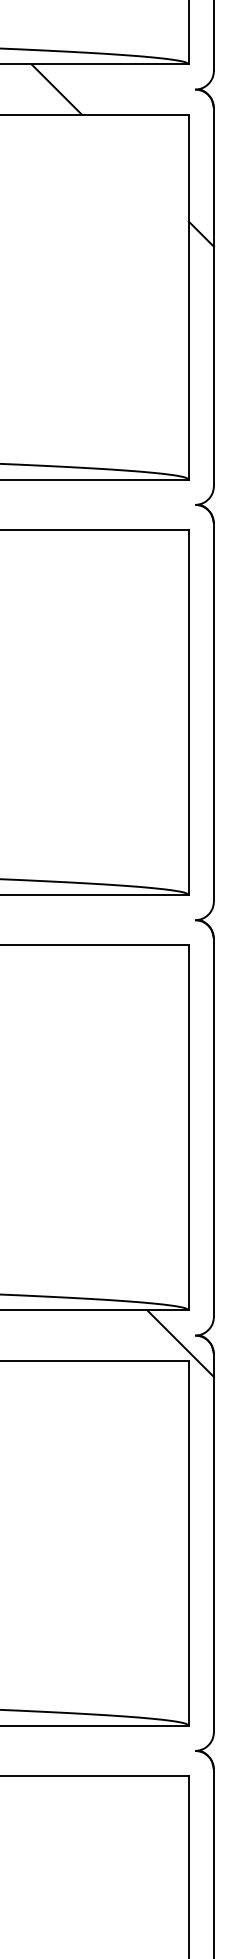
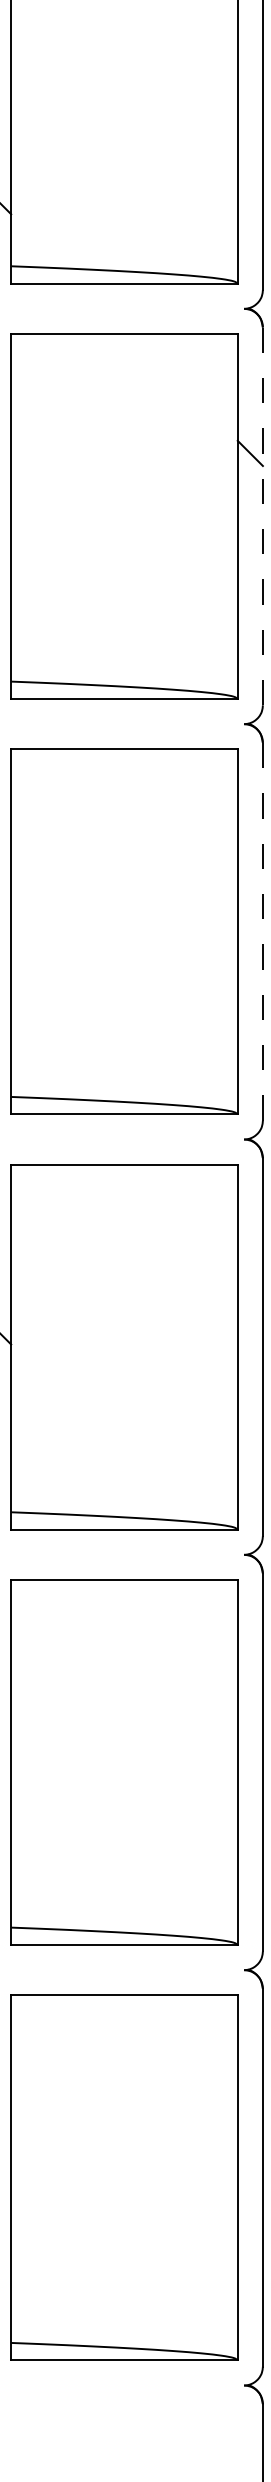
line: (56, 89) -> (105, 308), removed
line: (213, 297) -> (262, 516), solid -> dashed
line: (213, 712) -> (262, 931), solid -> dashed
line: (180, 1343) -> (229, 1562), removed

